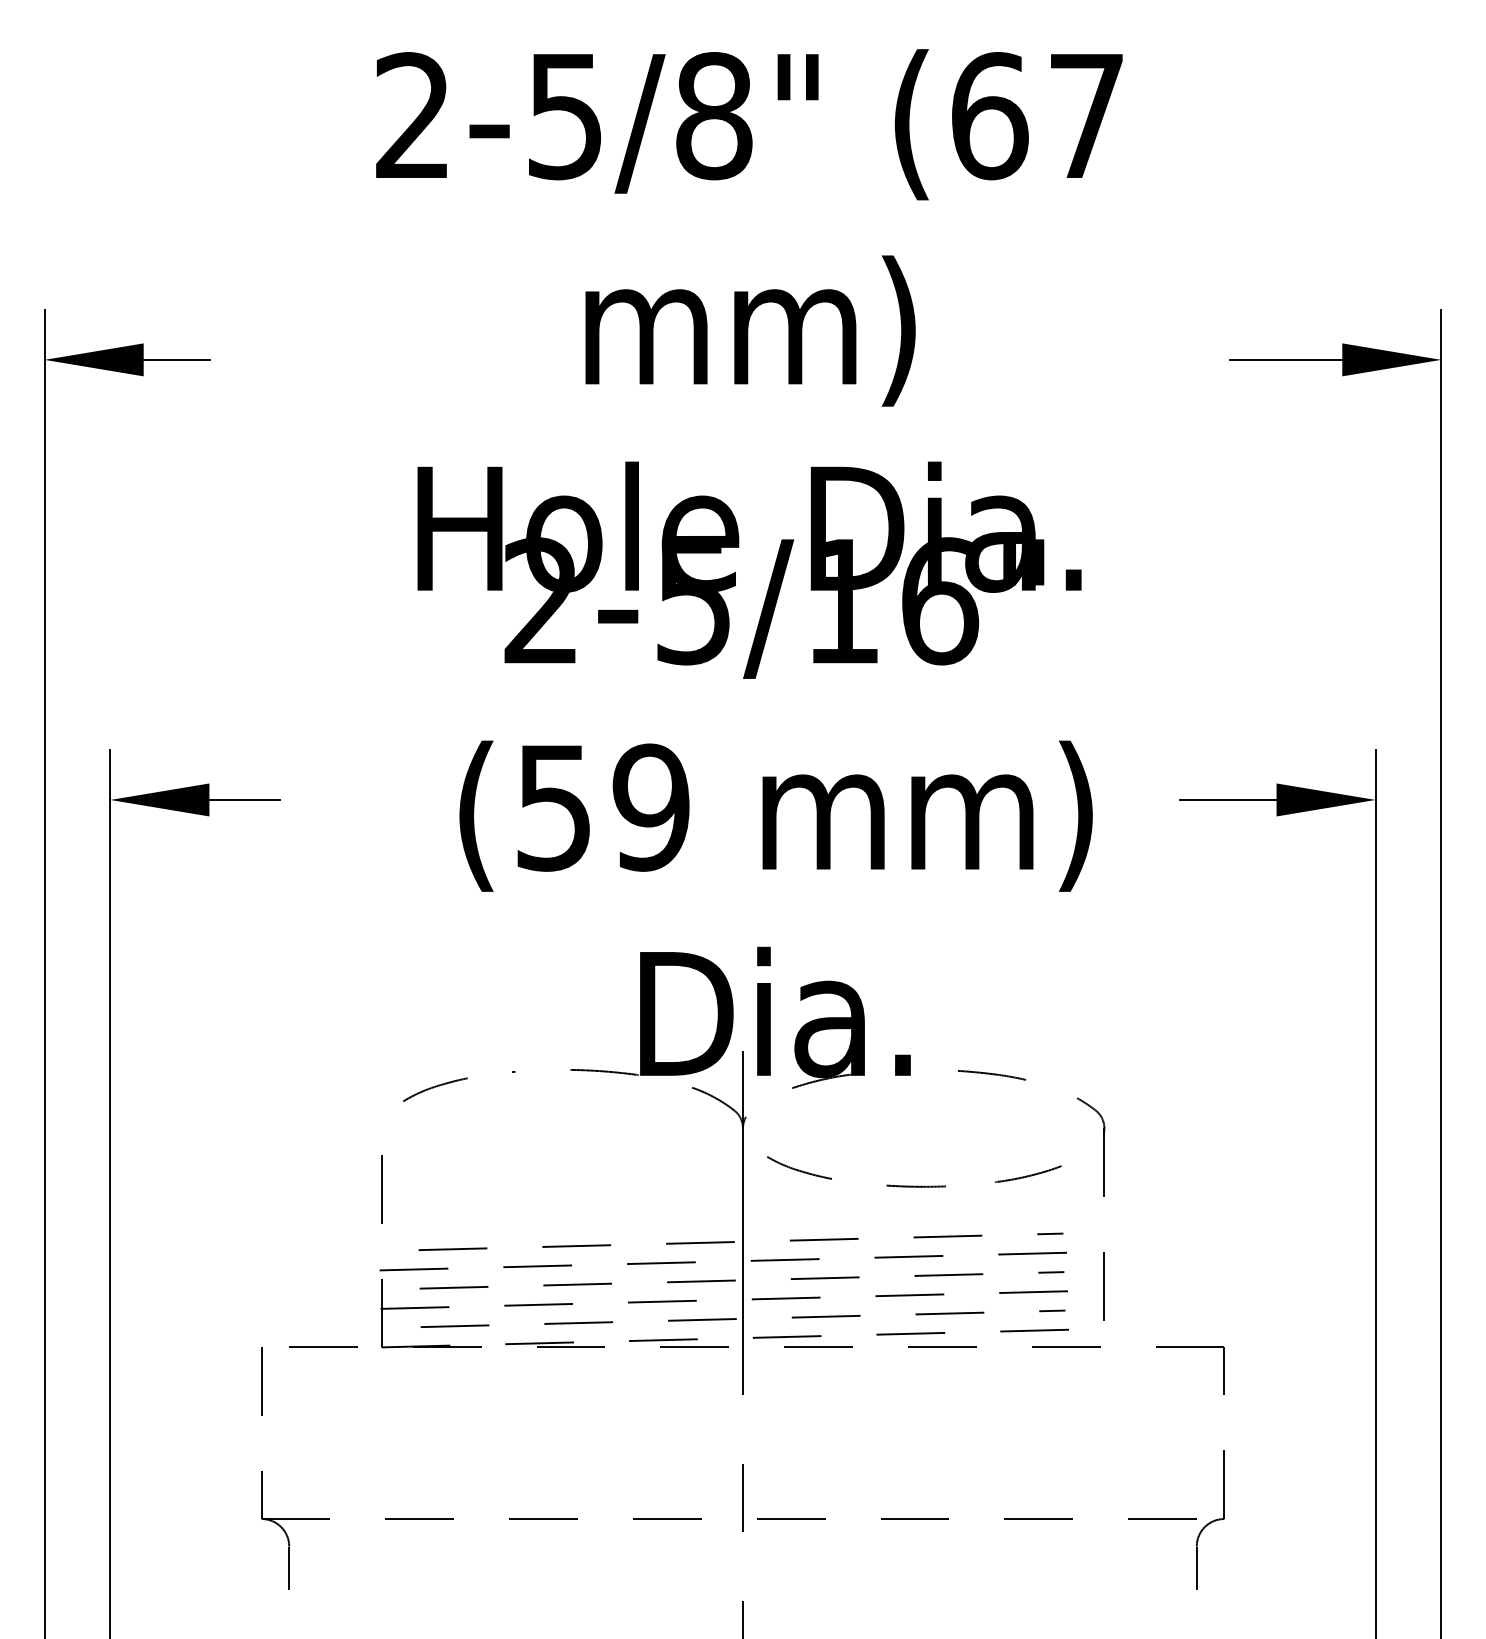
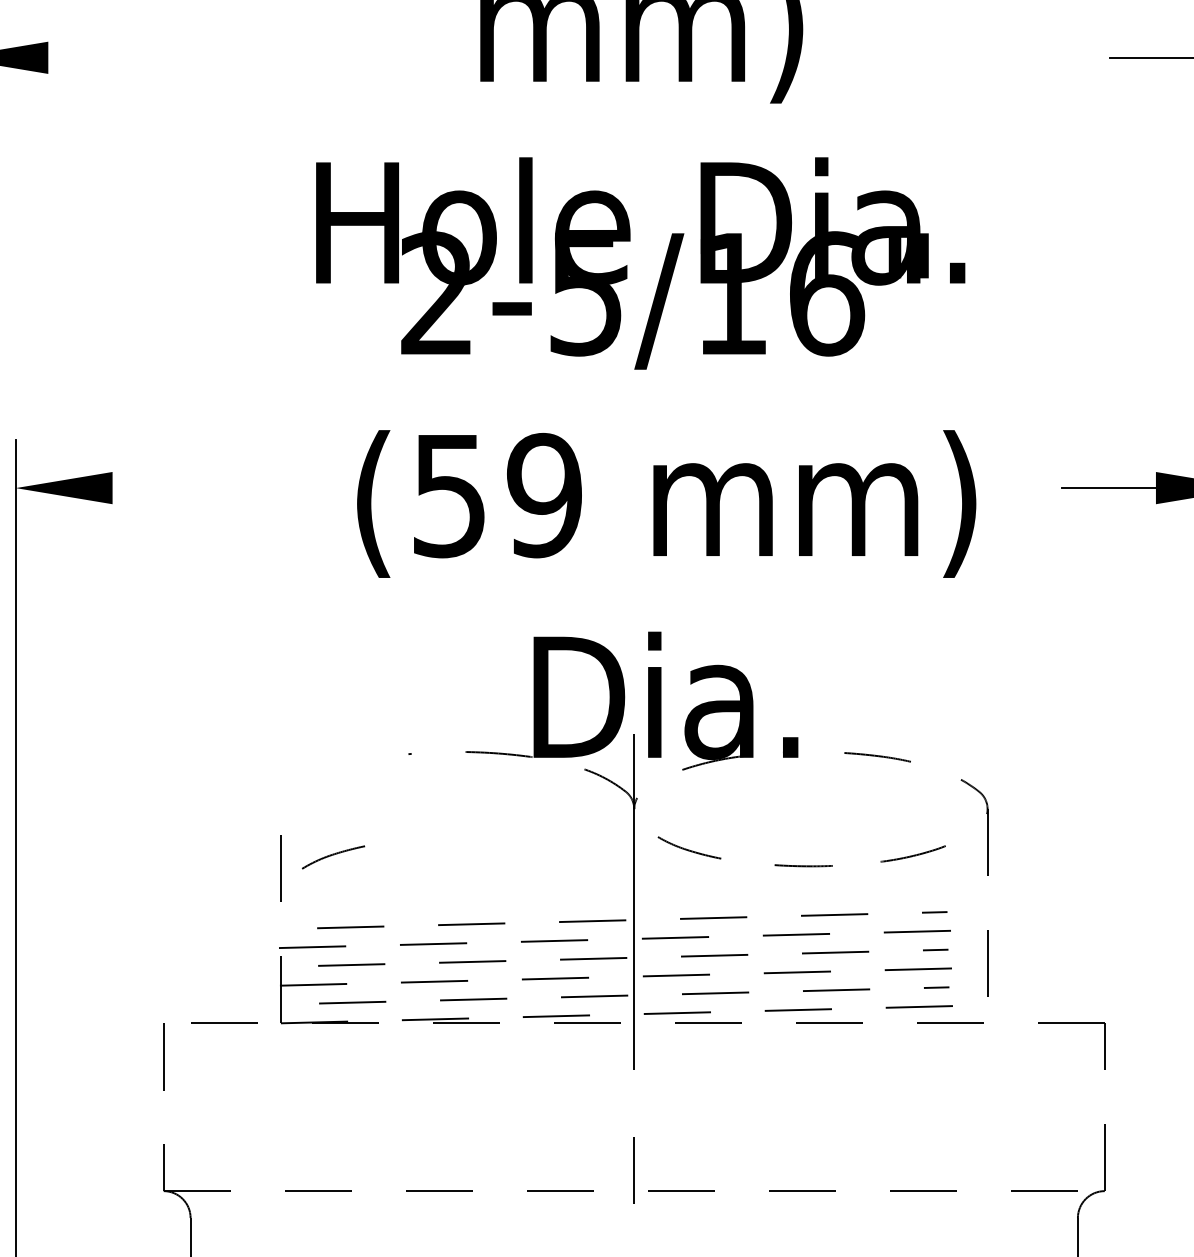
line: (176, 359) -> (80, 57), removed
line: (244, 799) -> (146, 487), removed
curve: (435, 1087) -> (333, 855), moved

